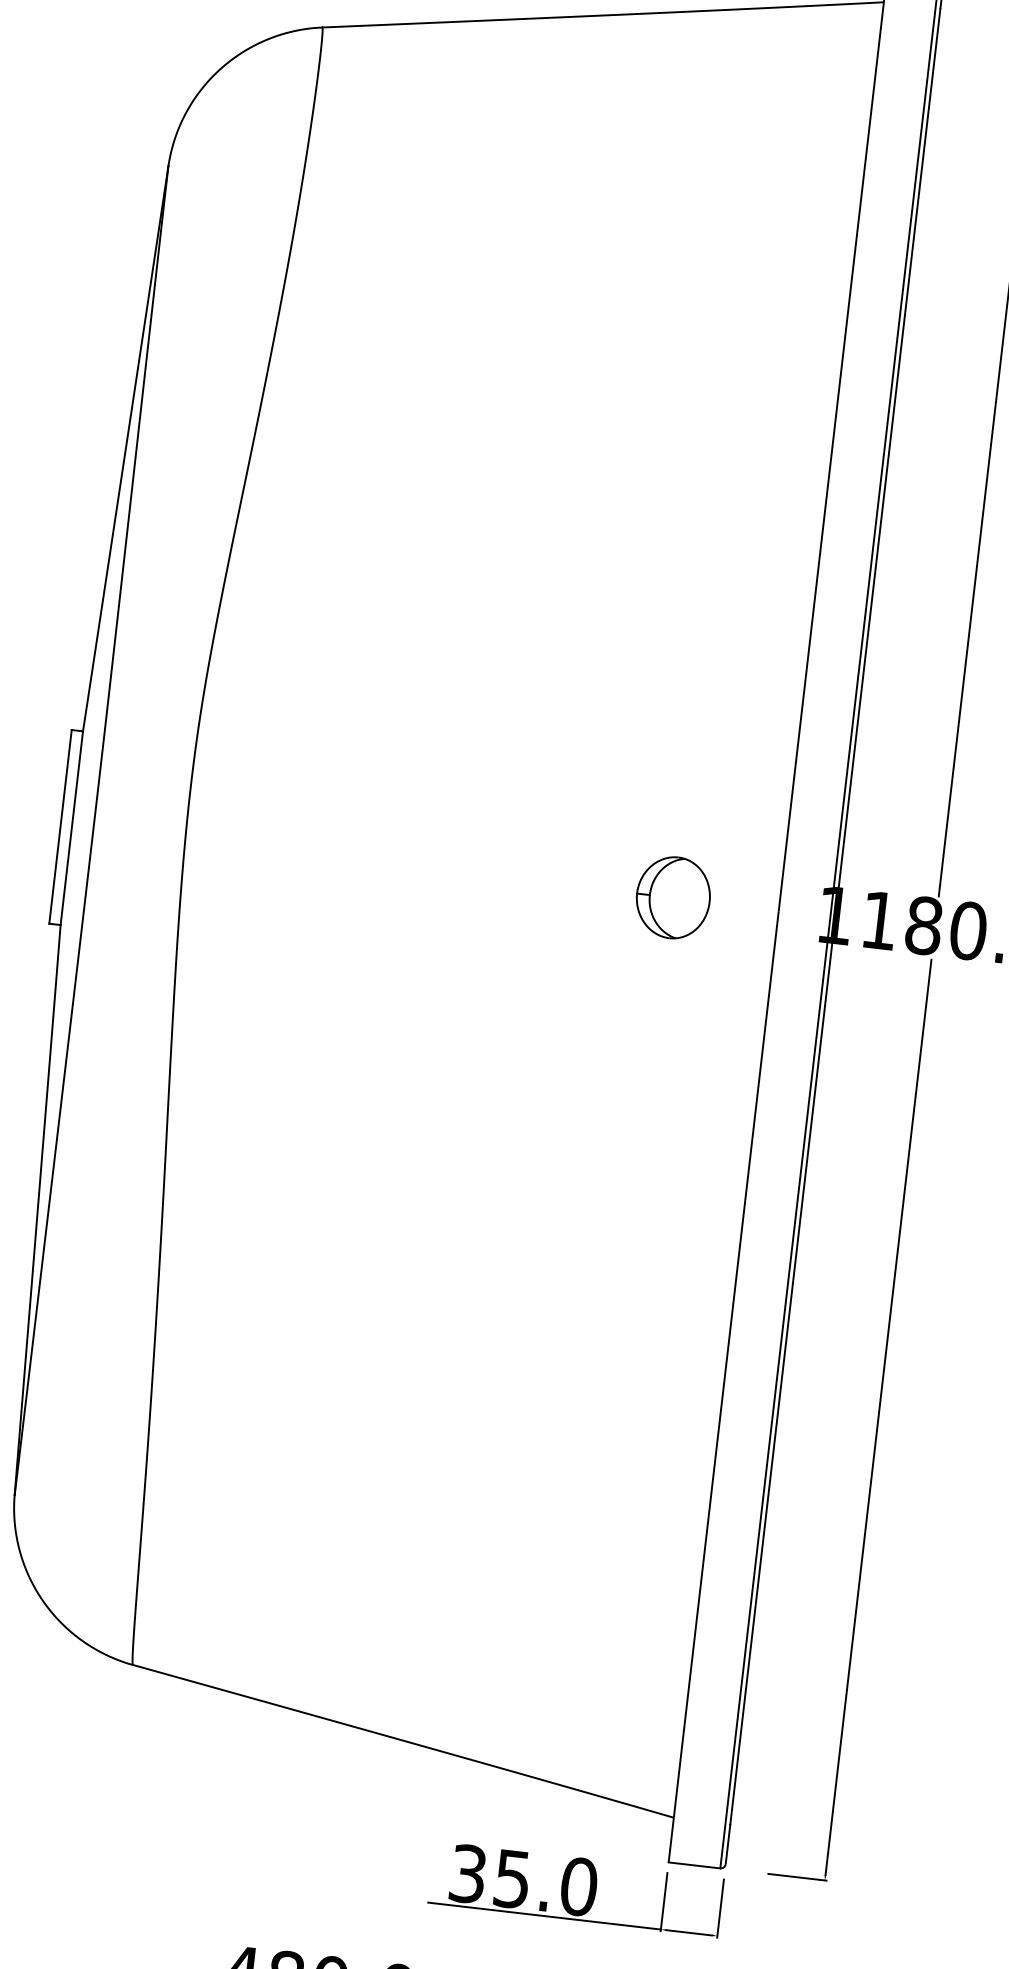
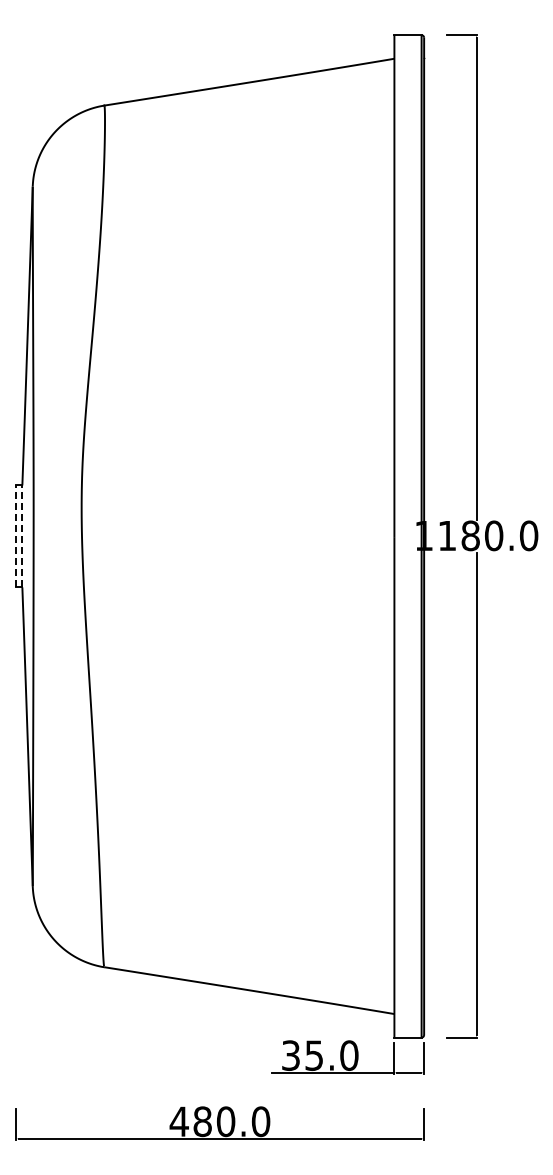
line: (60, 827) -> (16, 536), solid -> dashed
line: (72, 828) -> (22, 536), solid -> dashed
part: (672, 897) -> (338, 536), removed

